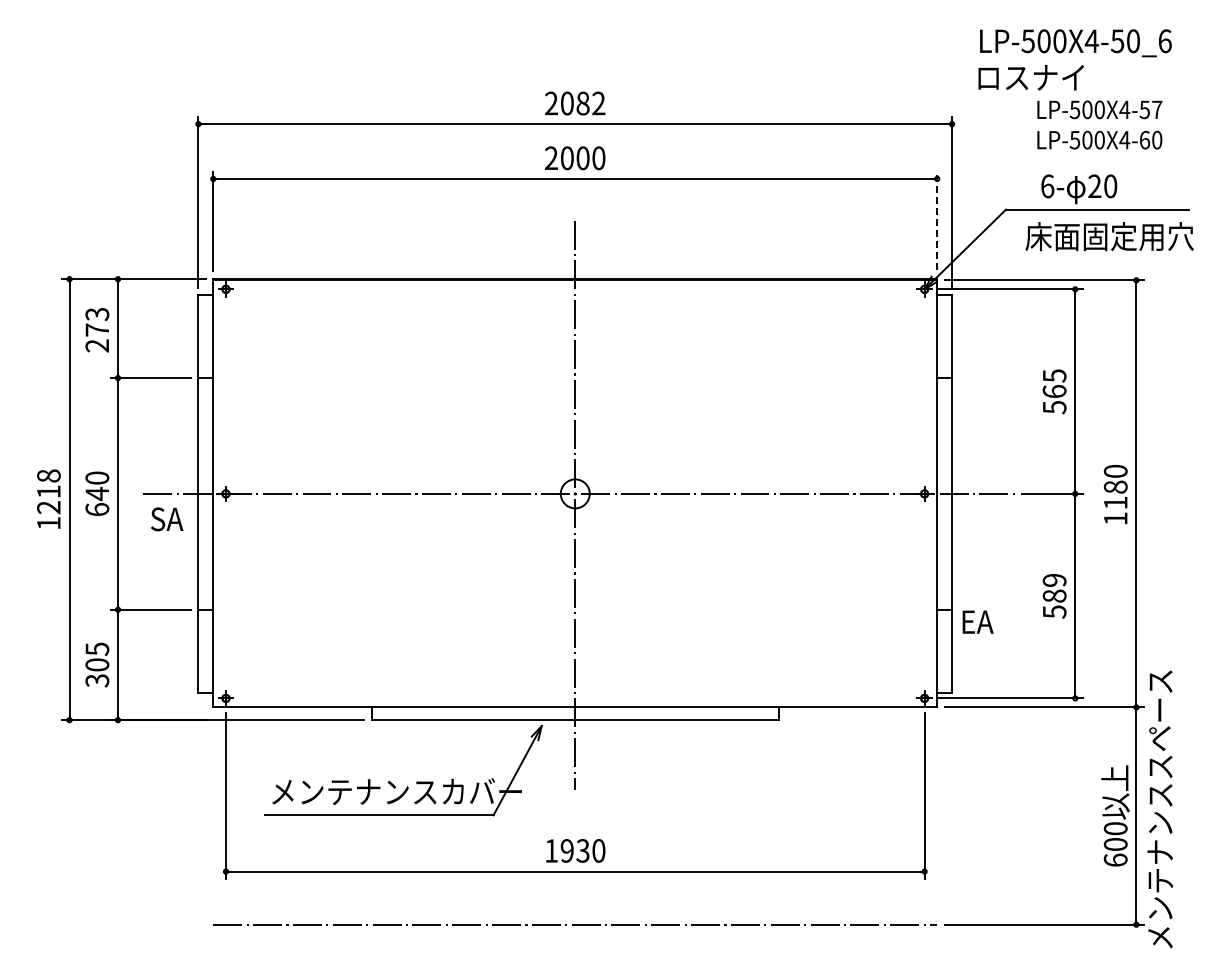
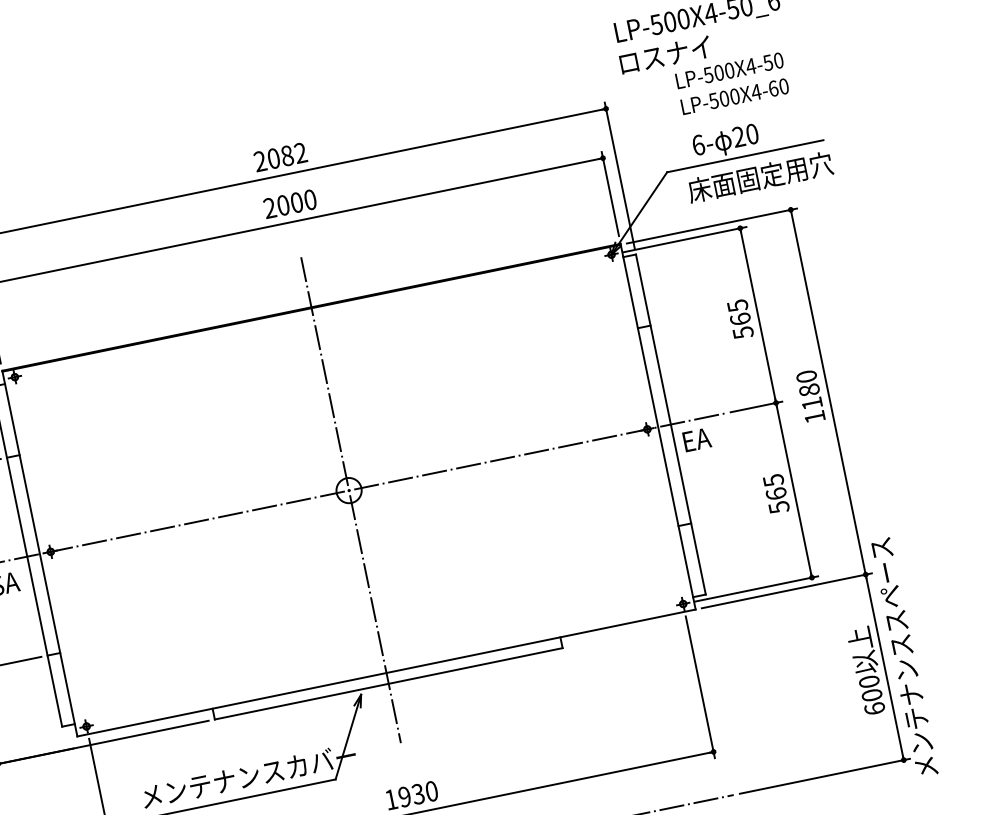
text: (1157, 109) -> (778, 60), LP-500X4-57 -> LP-500X4-50
line: (937, 220) -> (610, 193), dashed -> solid
text: (1054, 588) -> (774, 487), 589 -> 565
text: (977, 621) -> (696, 439), moved

